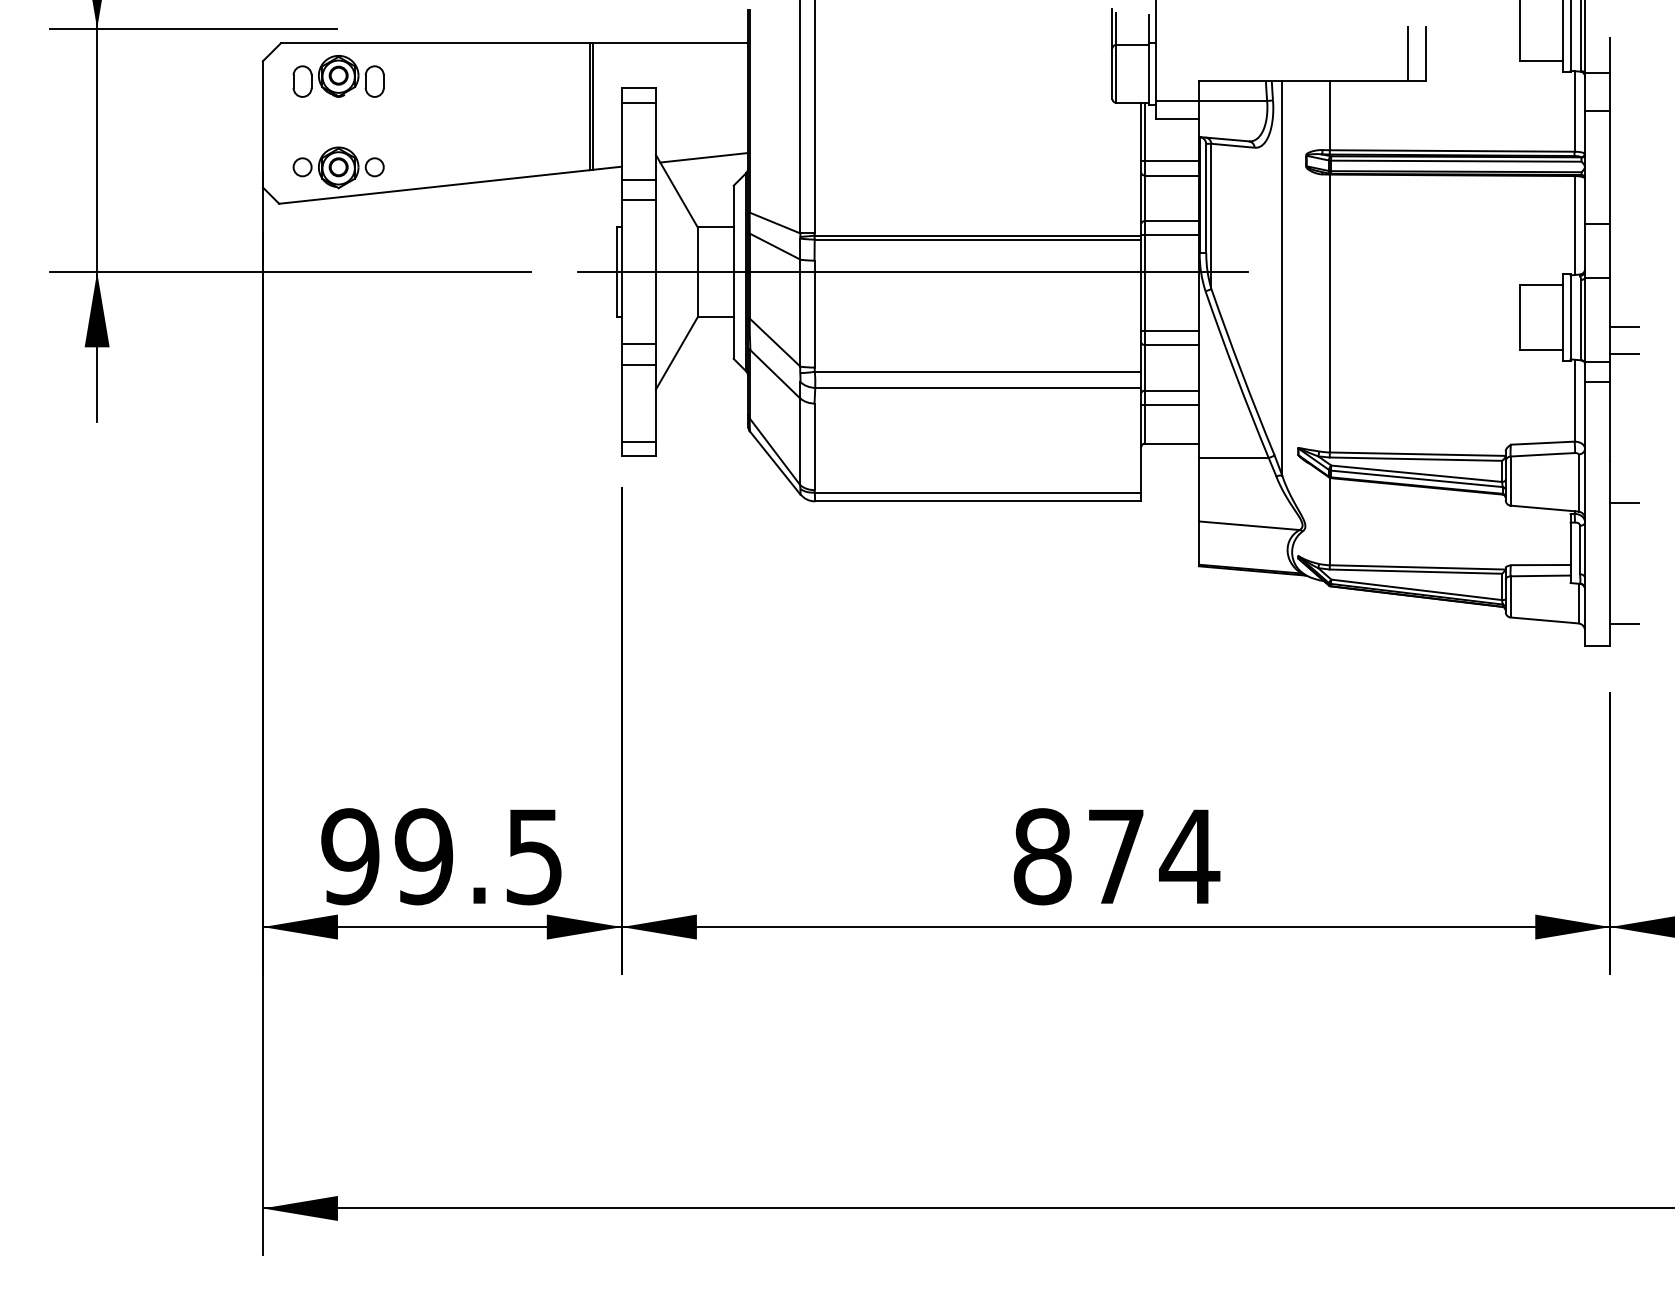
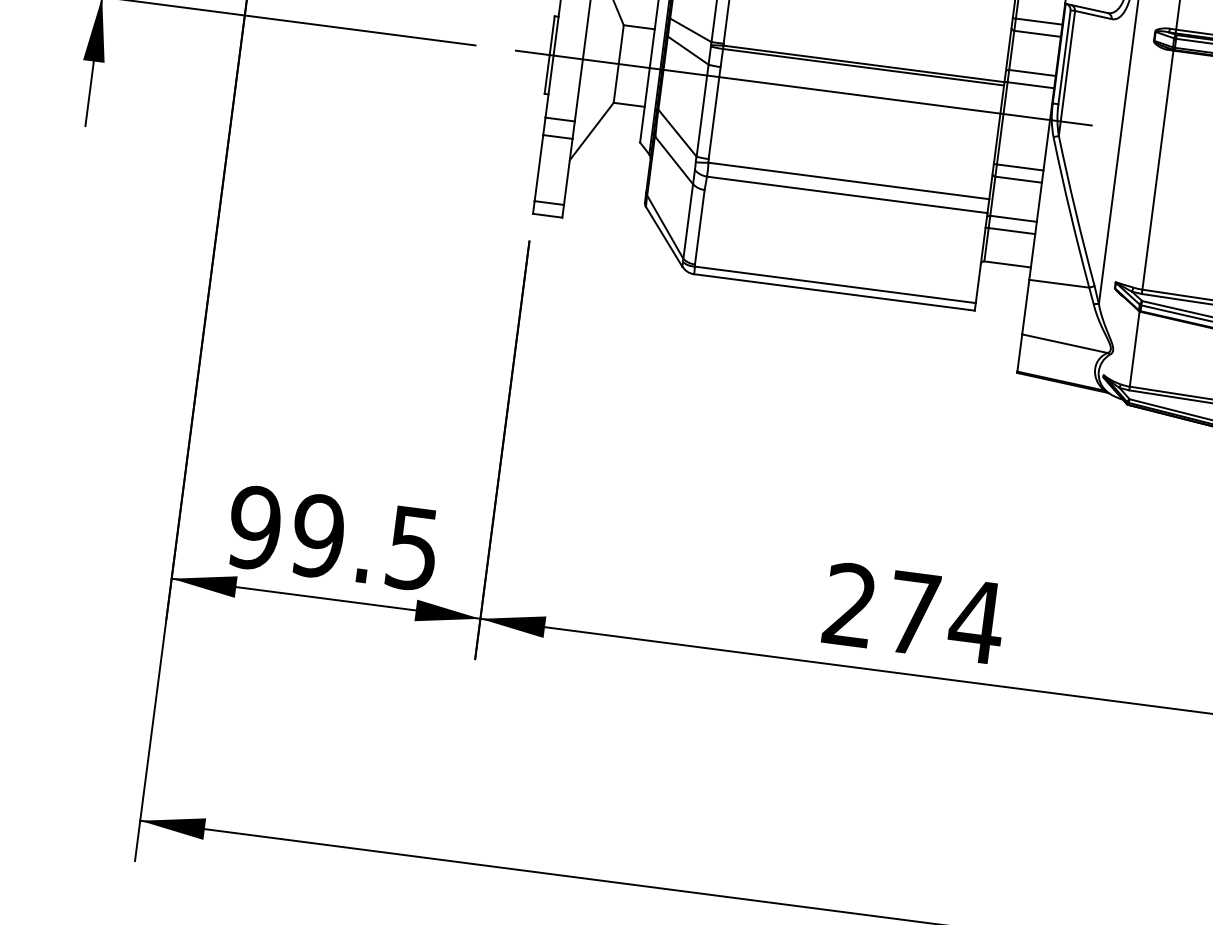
text: (1042, 856) -> (850, 605), 874 -> 274

